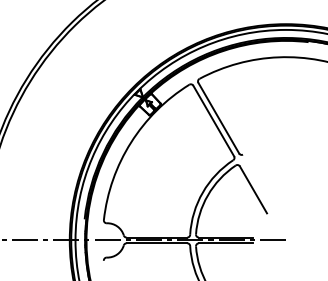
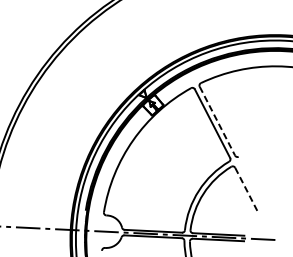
line: (218, 118) -> (217, 121), solid -> dashed
line: (253, 190) -> (246, 191), solid -> dashed

